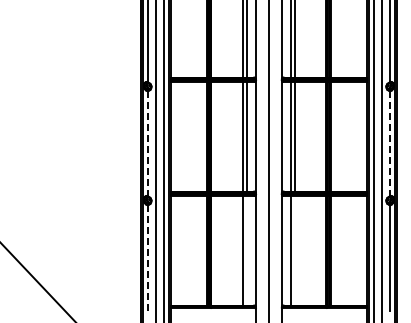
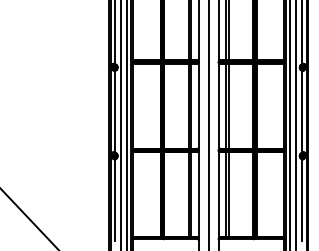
line: (148, 143) -> (115, 111), dashed -> solid
line: (389, 143) -> (302, 111), dashed -> solid
line: (246, 250) -> (191, 194), added
line: (294, 250) -> (228, 194), added
line: (148, 257) -> (115, 199), dashed -> solid

